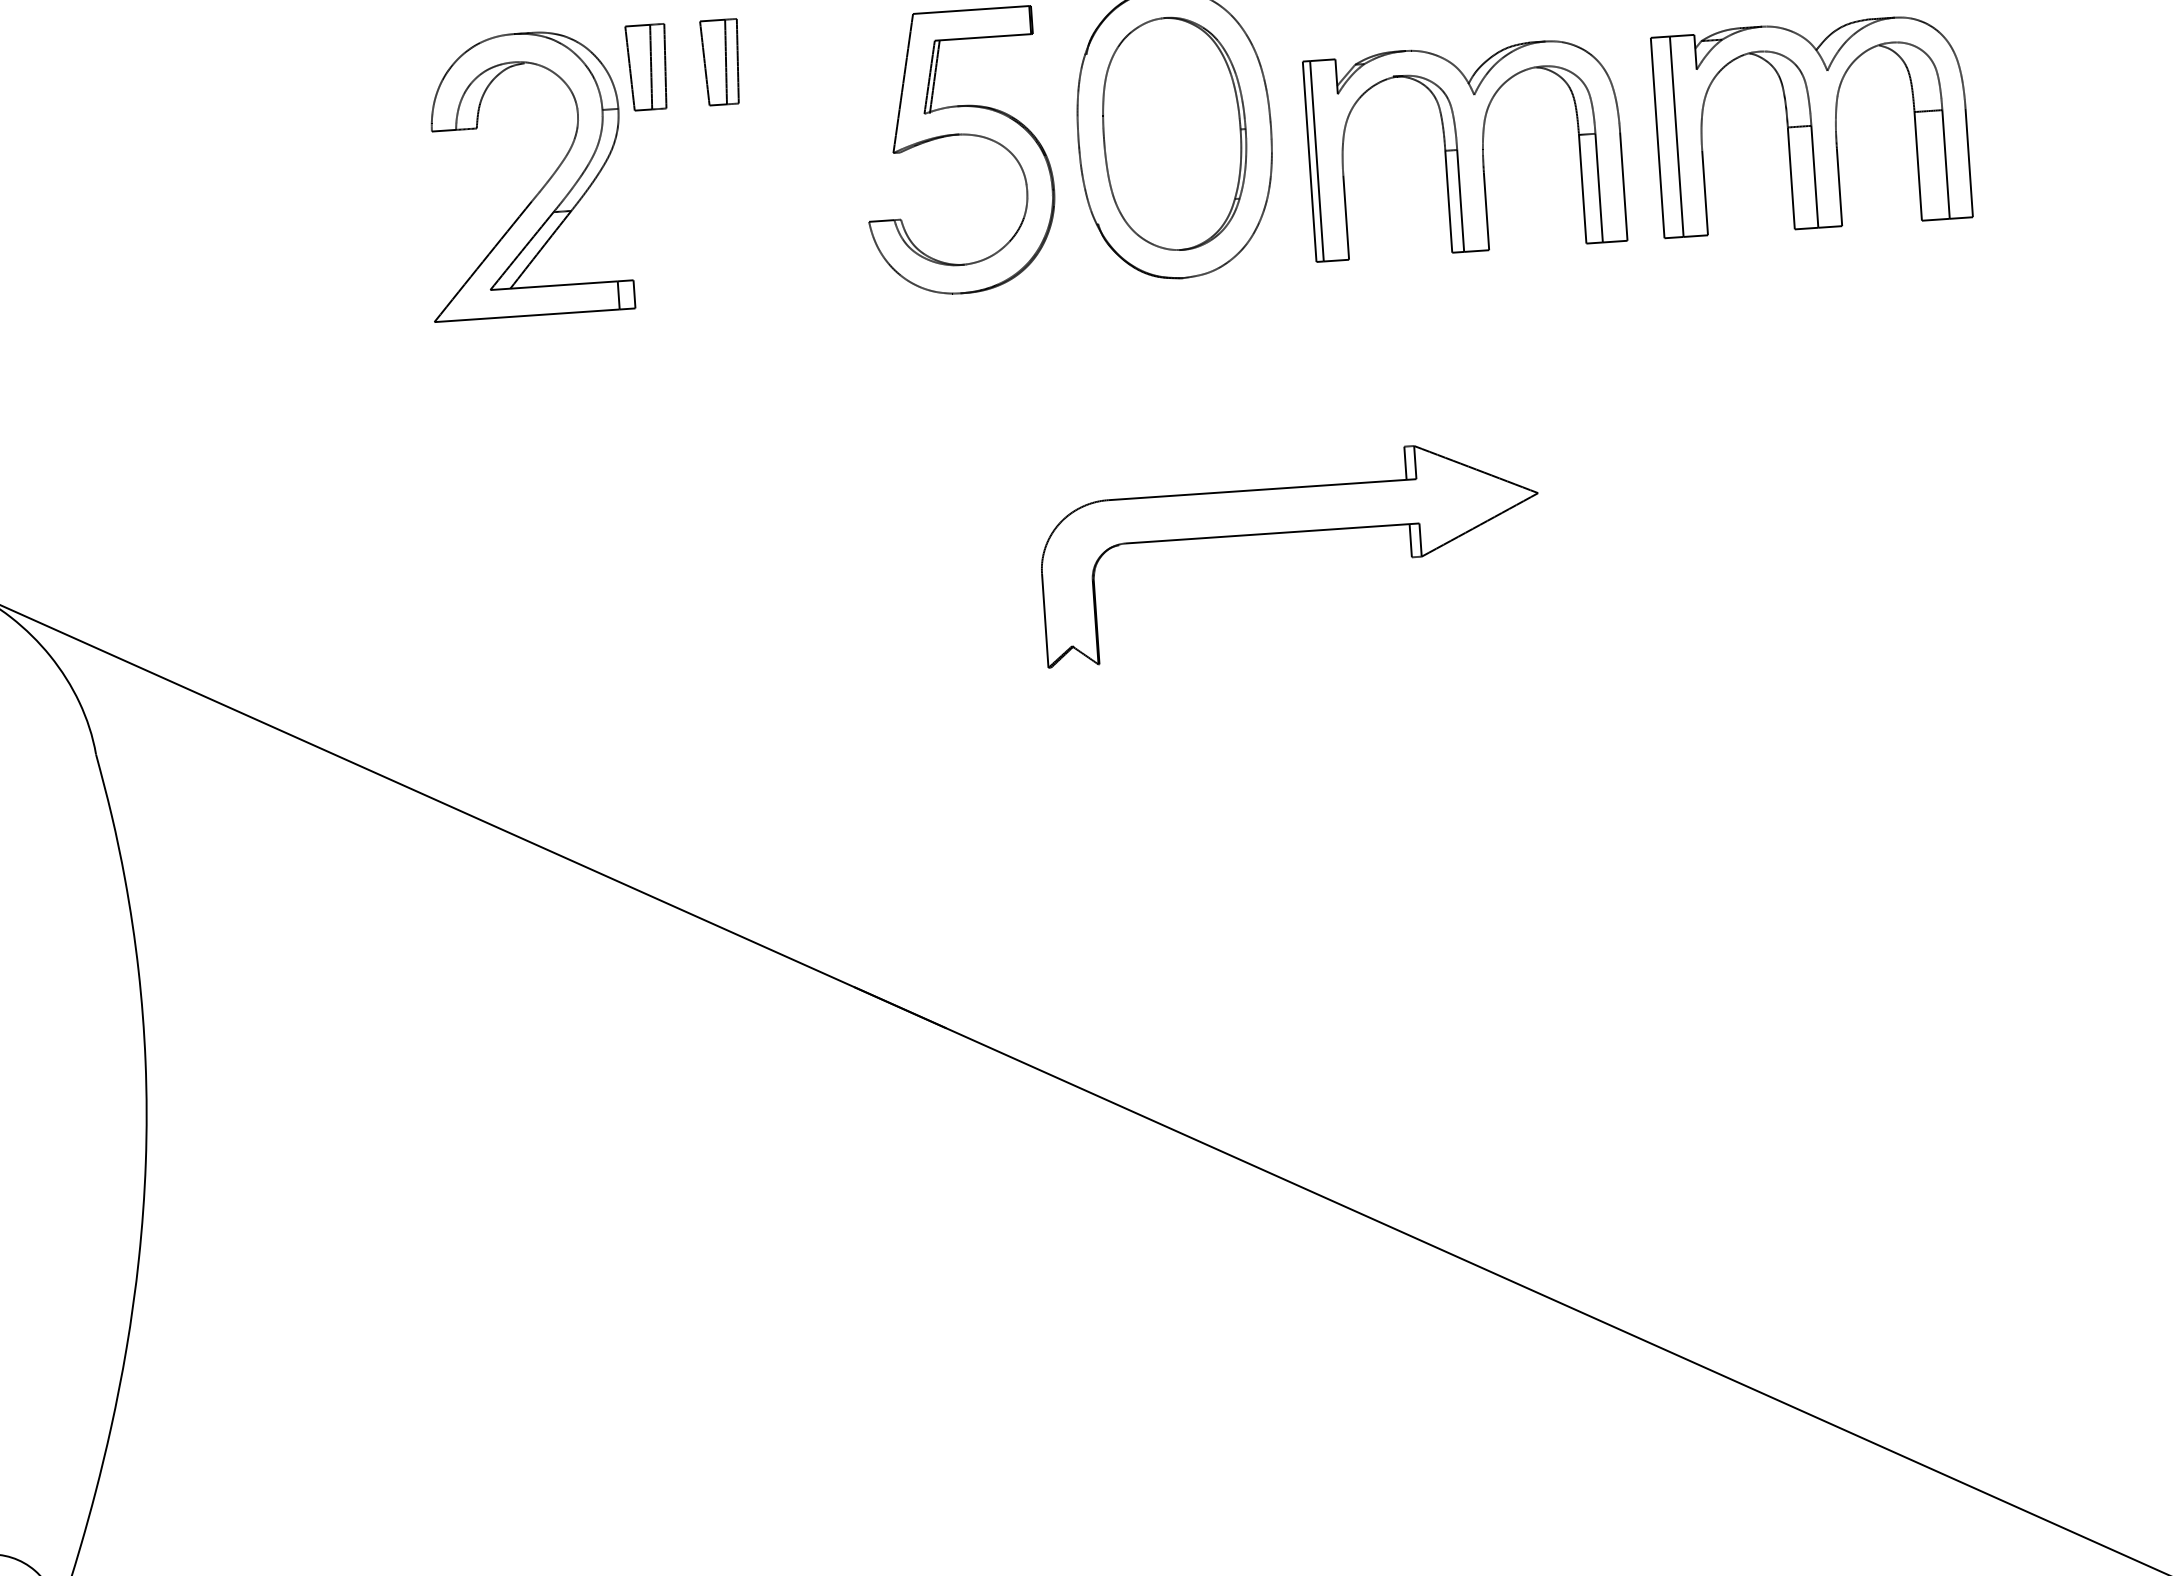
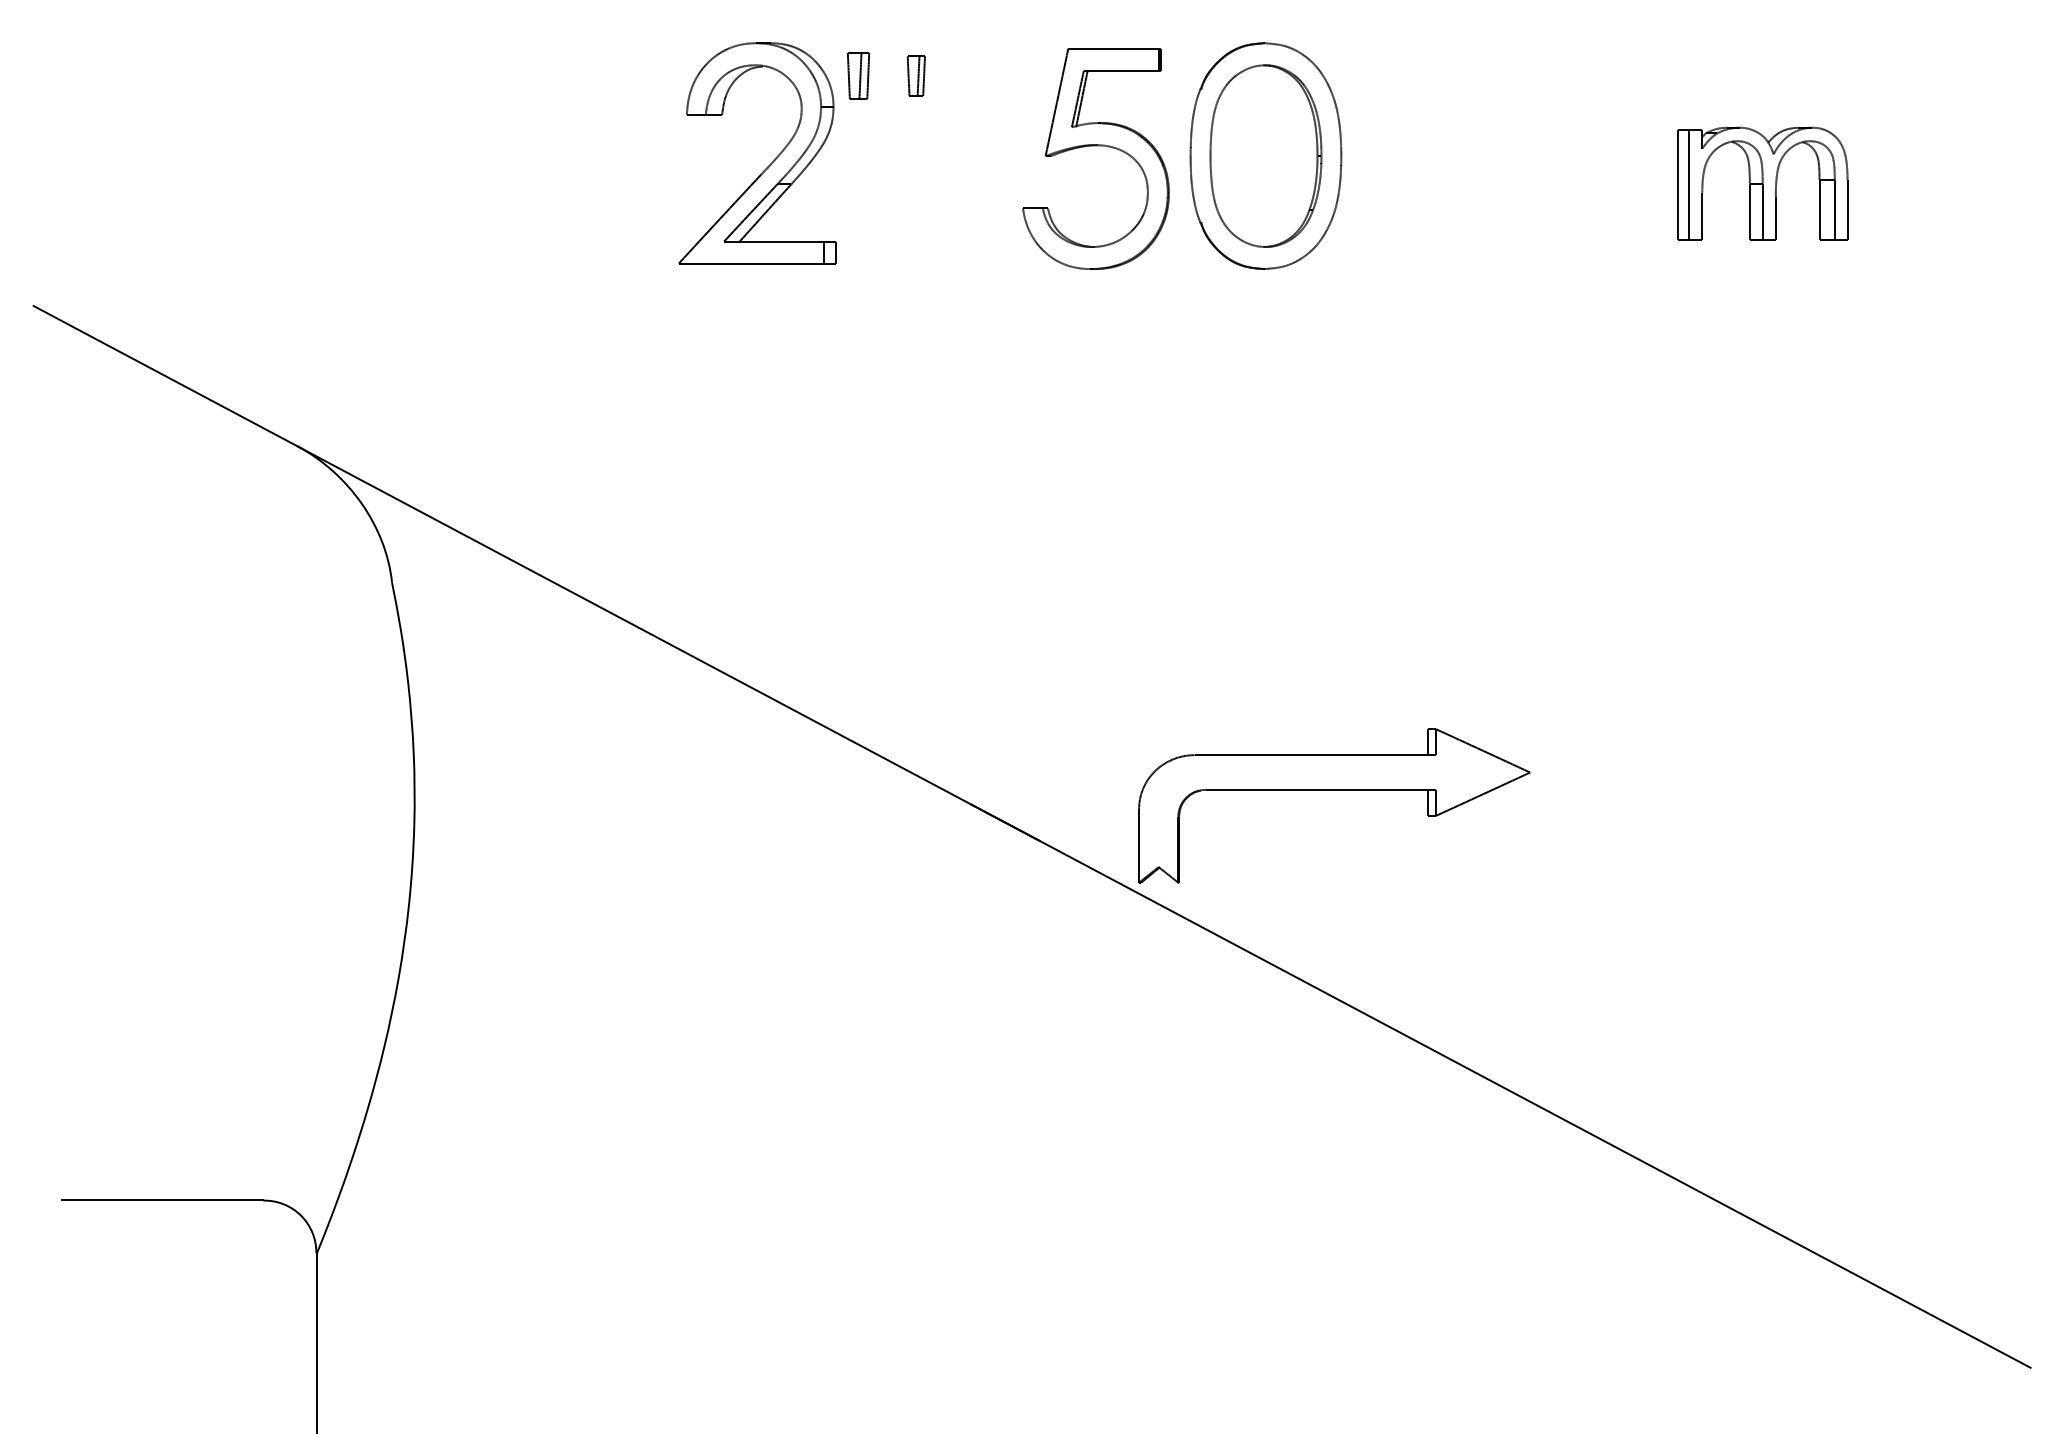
part: (721, 61) -> (916, 75), size x0.6
part: (647, 66) -> (858, 75), size x0.7
part: (1811, 125) -> (1762, 183), size x0.7
part: (1465, 149) -> (1491, 183), removed
part: (1289, 533) -> (1334, 790), moved

